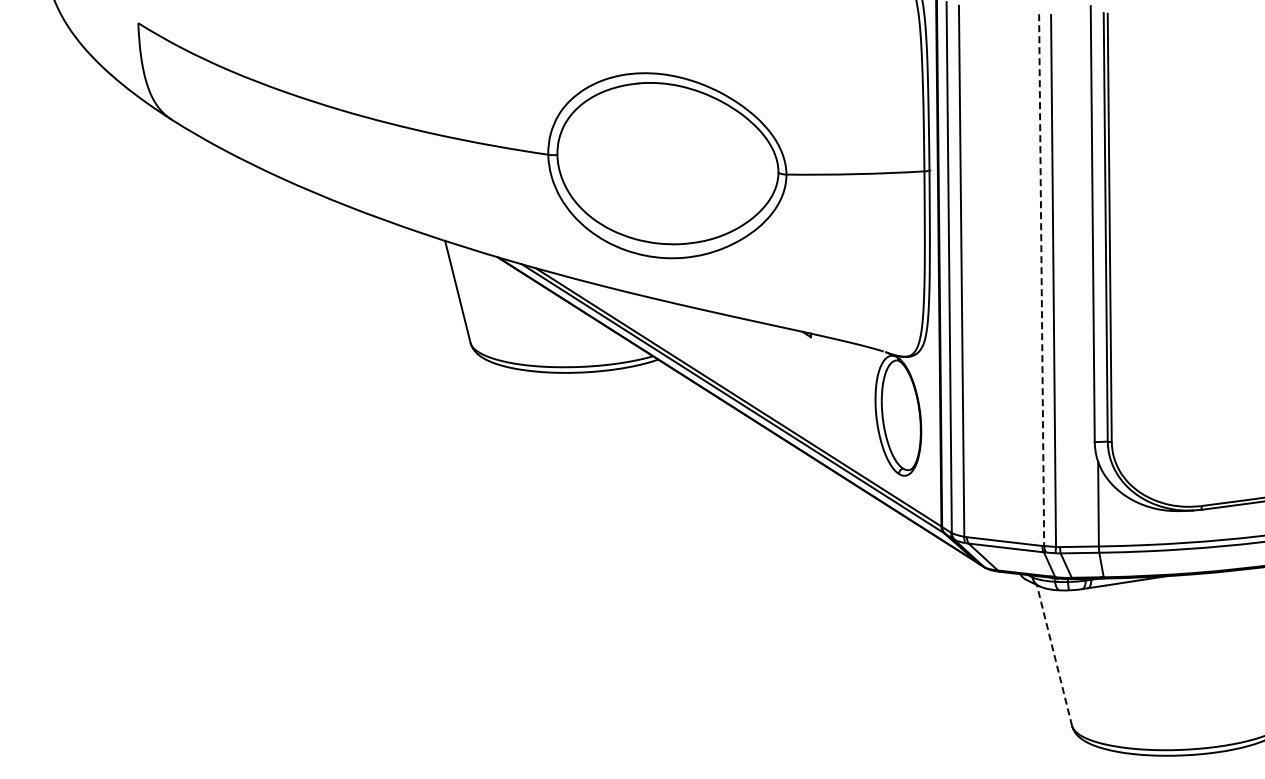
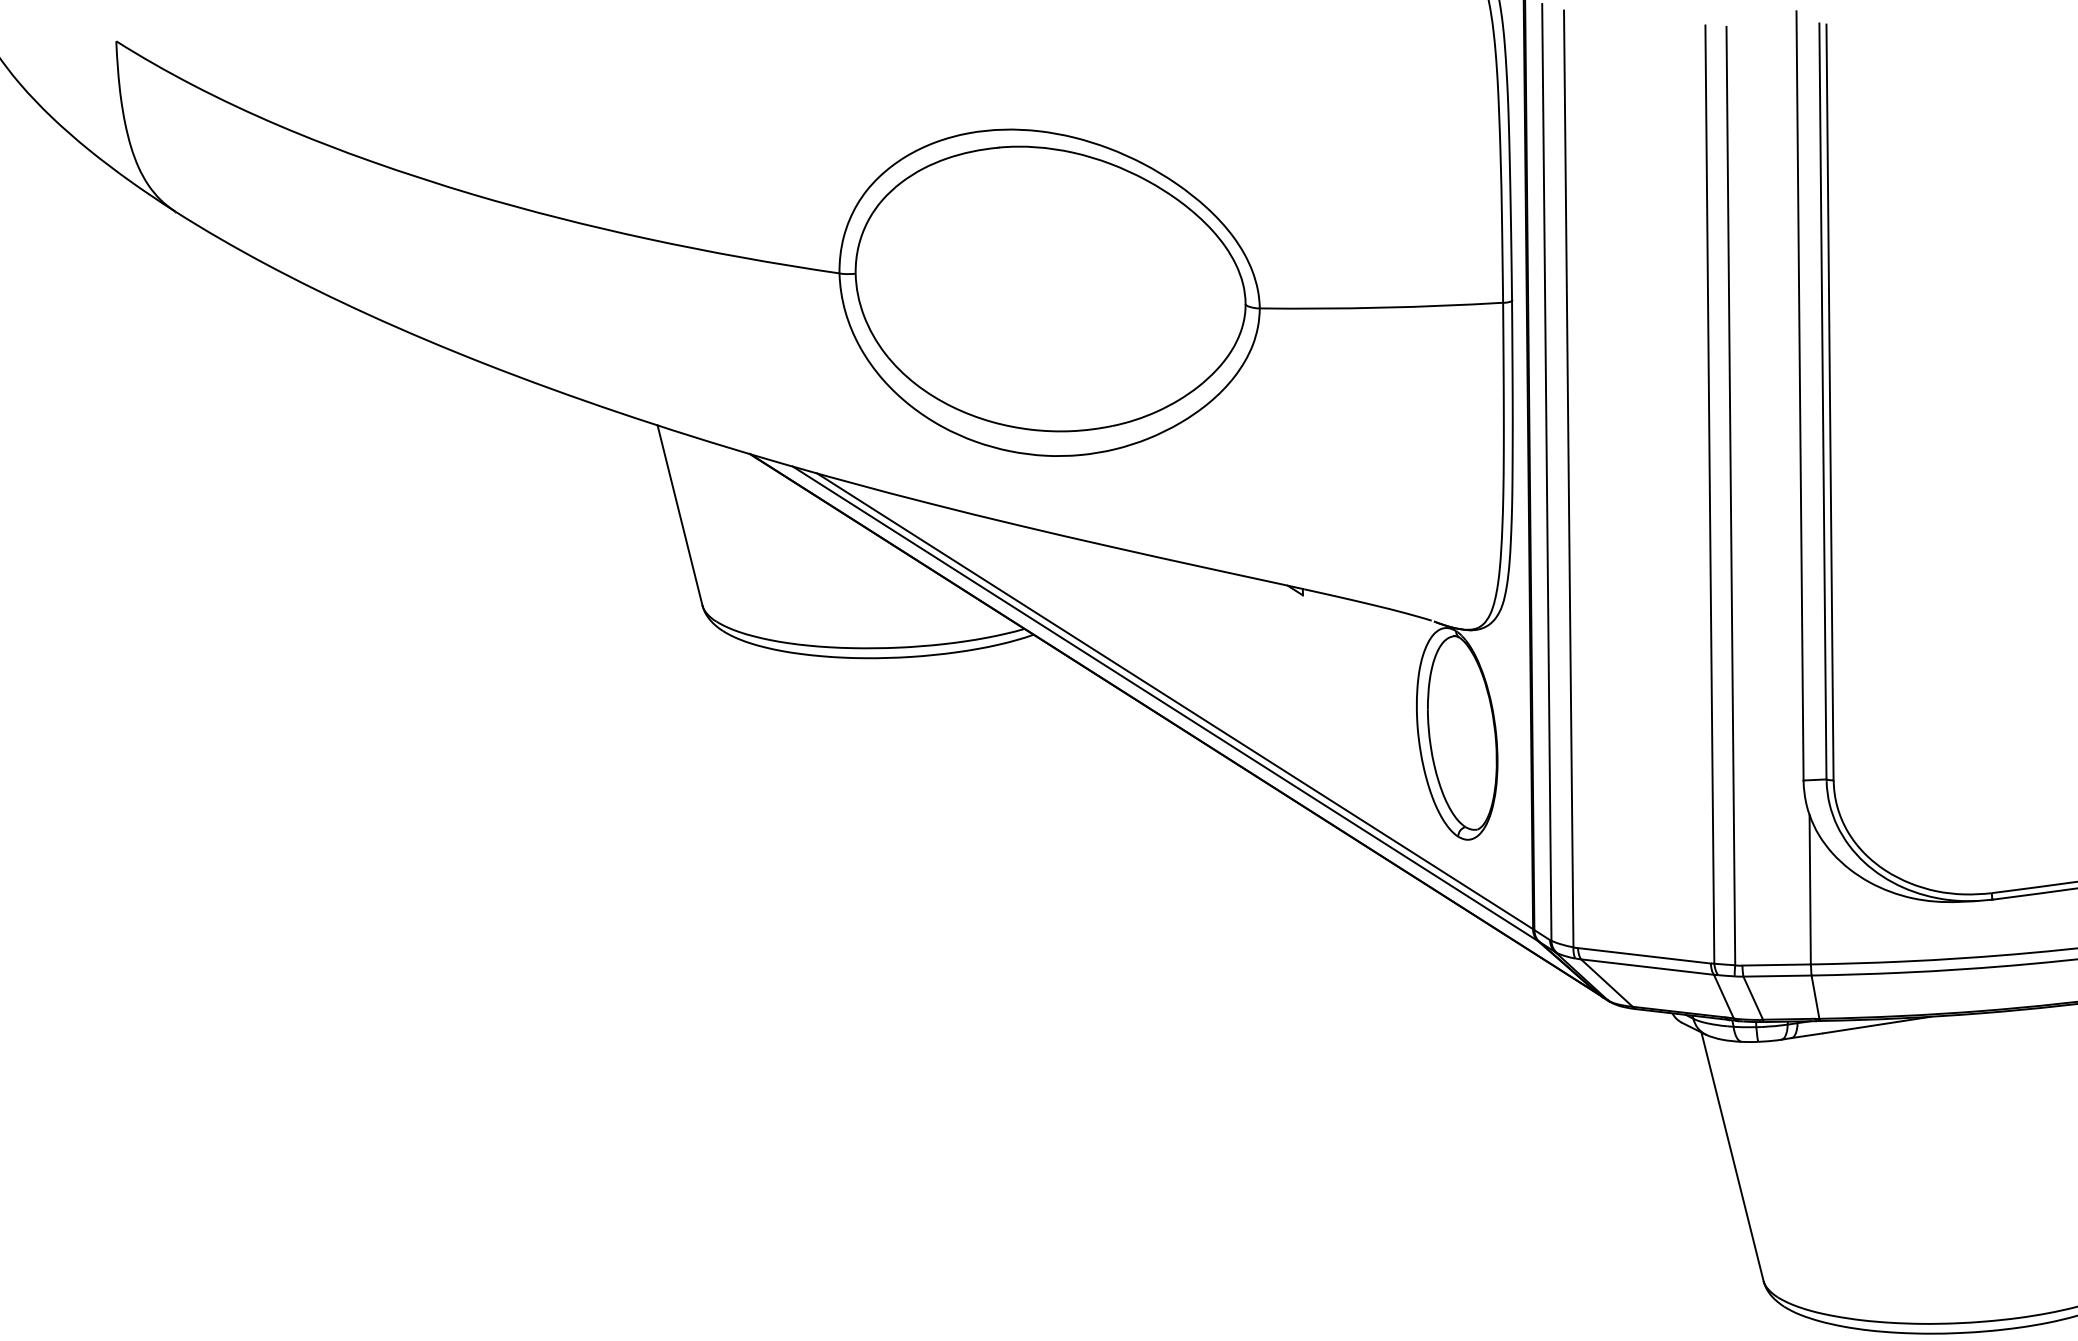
line: (1041, 280) -> (1709, 495), dashed -> solid
line: (1054, 655) -> (1732, 1156), dashed -> solid

